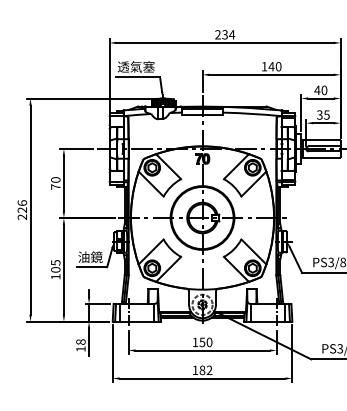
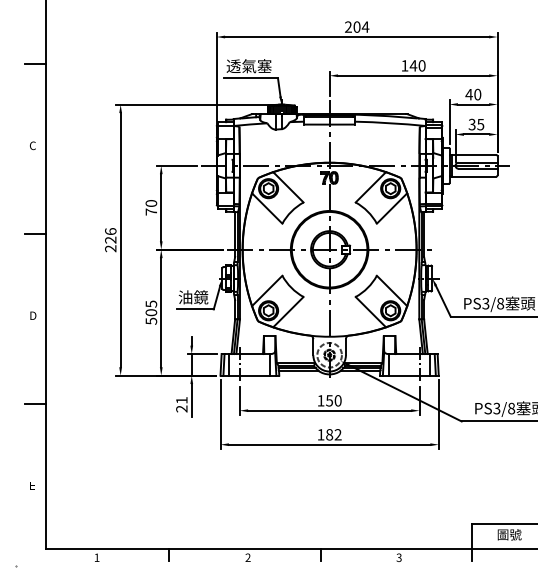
text: (224, 34) -> (356, 26), 234 -> 204
text: (55, 276) -> (151, 320), 105 -> 505
text: (80, 345) -> (181, 404), 18 -> 21

